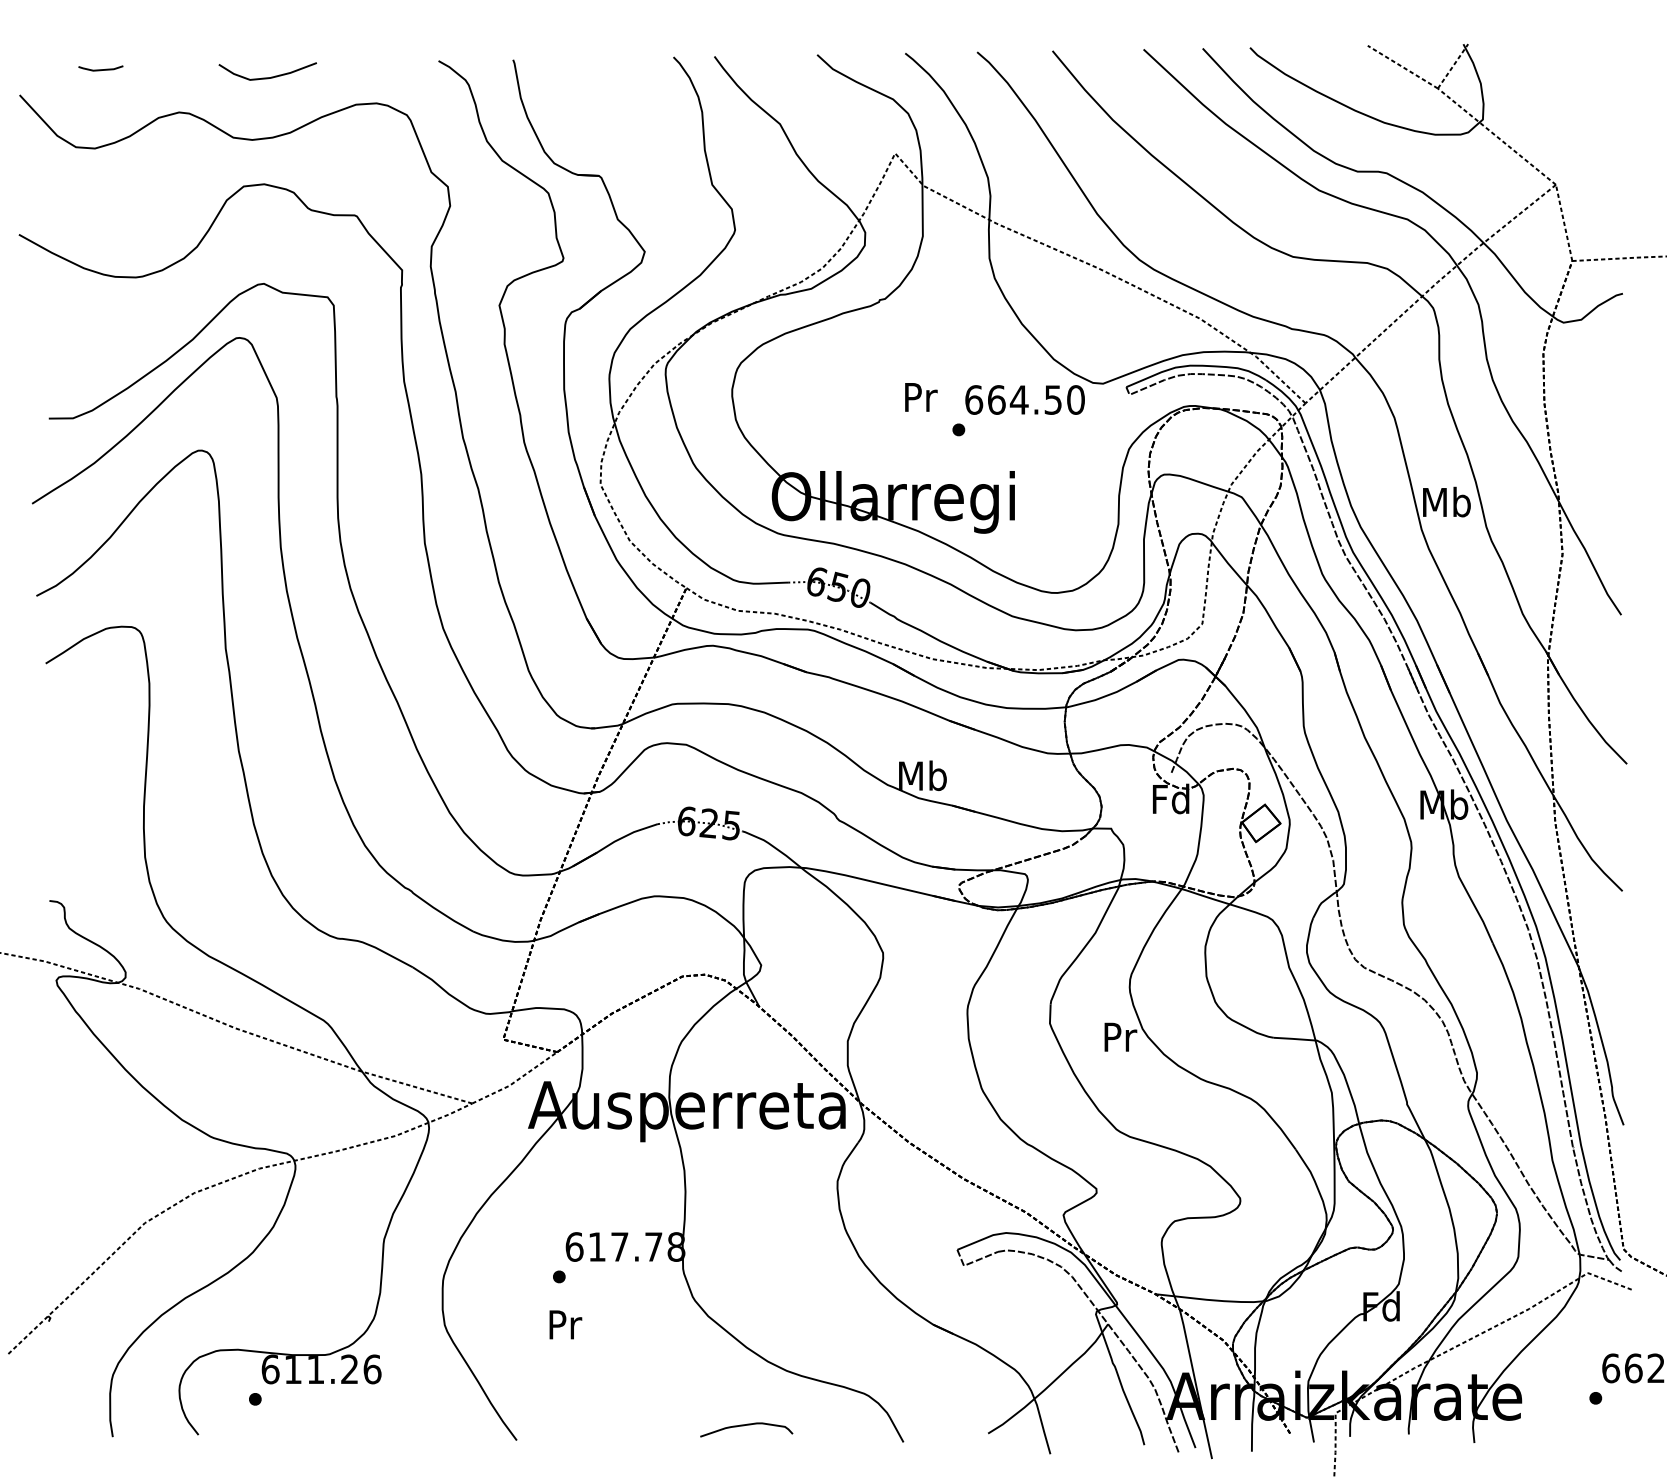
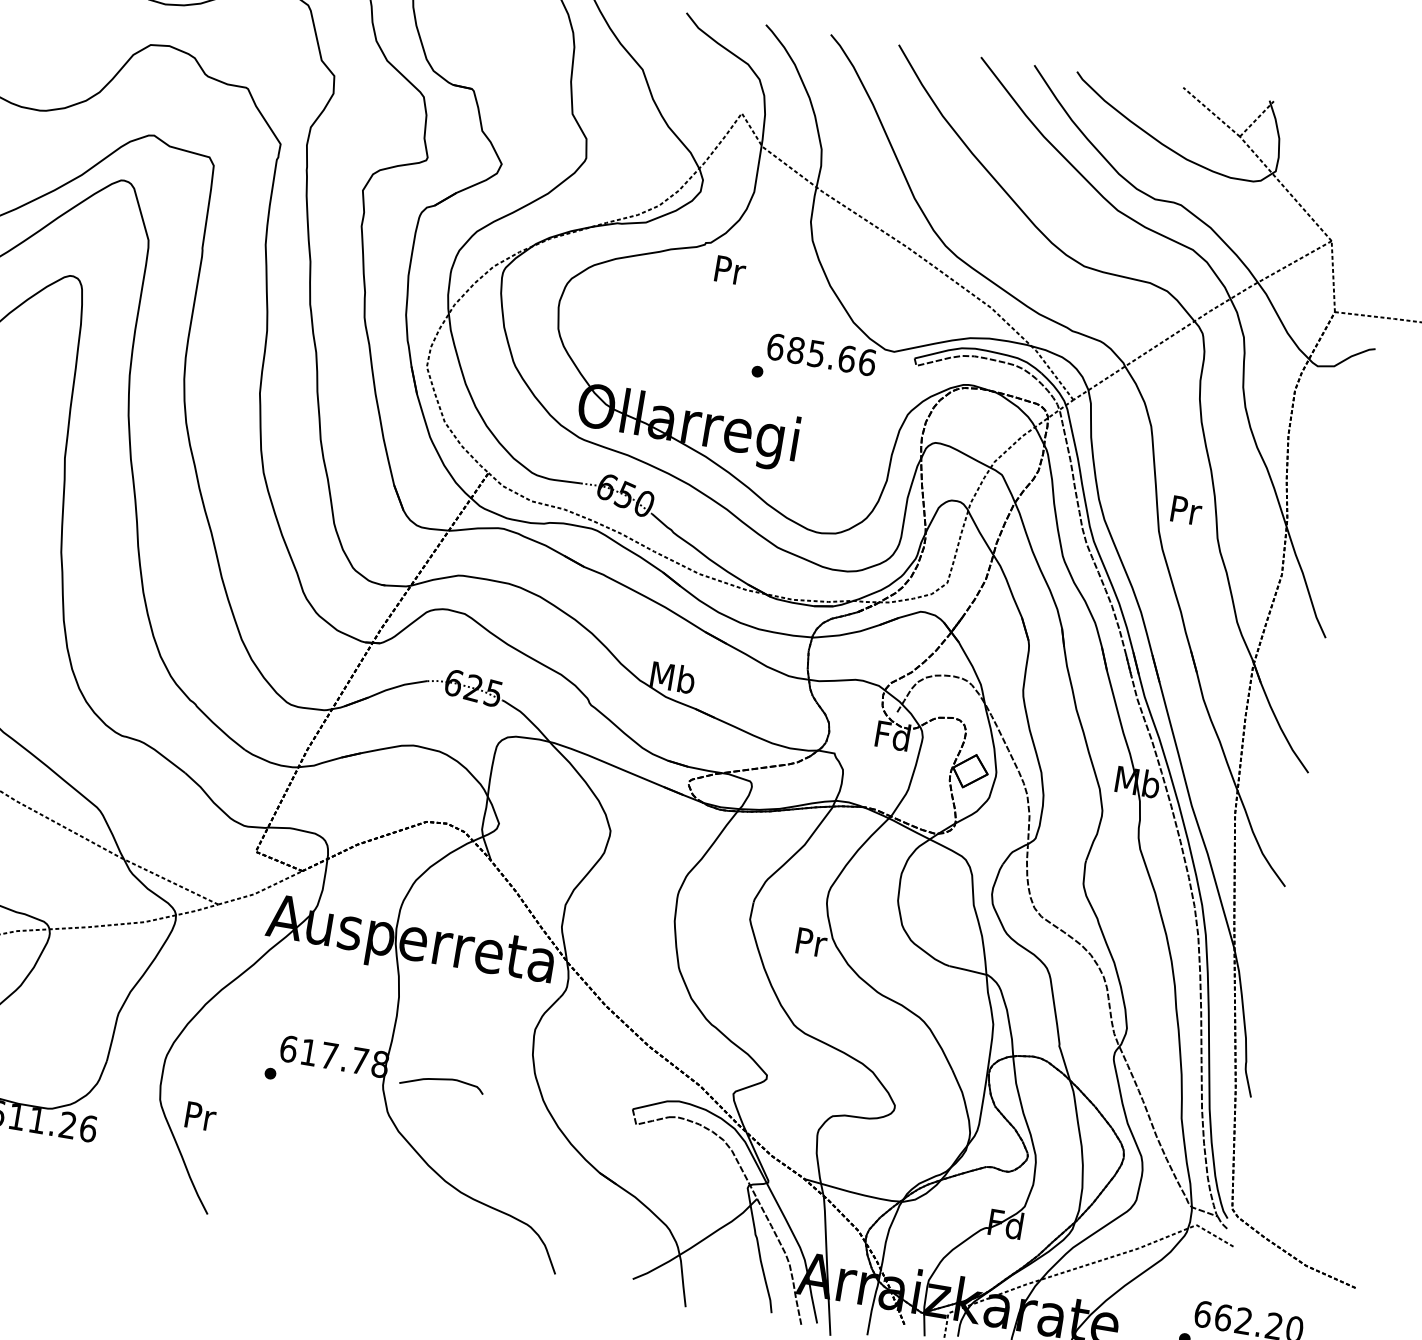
text: (921, 397) -> (730, 270), moved
text: (1036, 399) -> (831, 356), 664.50 -> 685.66
text: (1446, 501) -> (1185, 509), Mb -> Pr
text: (565, 1324) -> (200, 1116), moved
curve: (744, 1426) -> (440, 1080), moved

